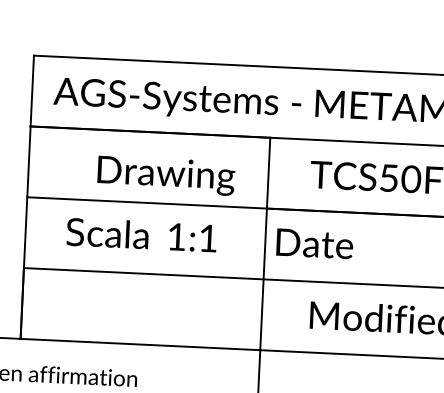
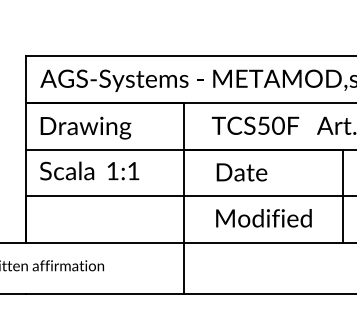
text: (165, 174) -> (85, 127), moved
text: (141, 234) -> (89, 170), moved
text: (314, 244) -> (241, 172), moved

